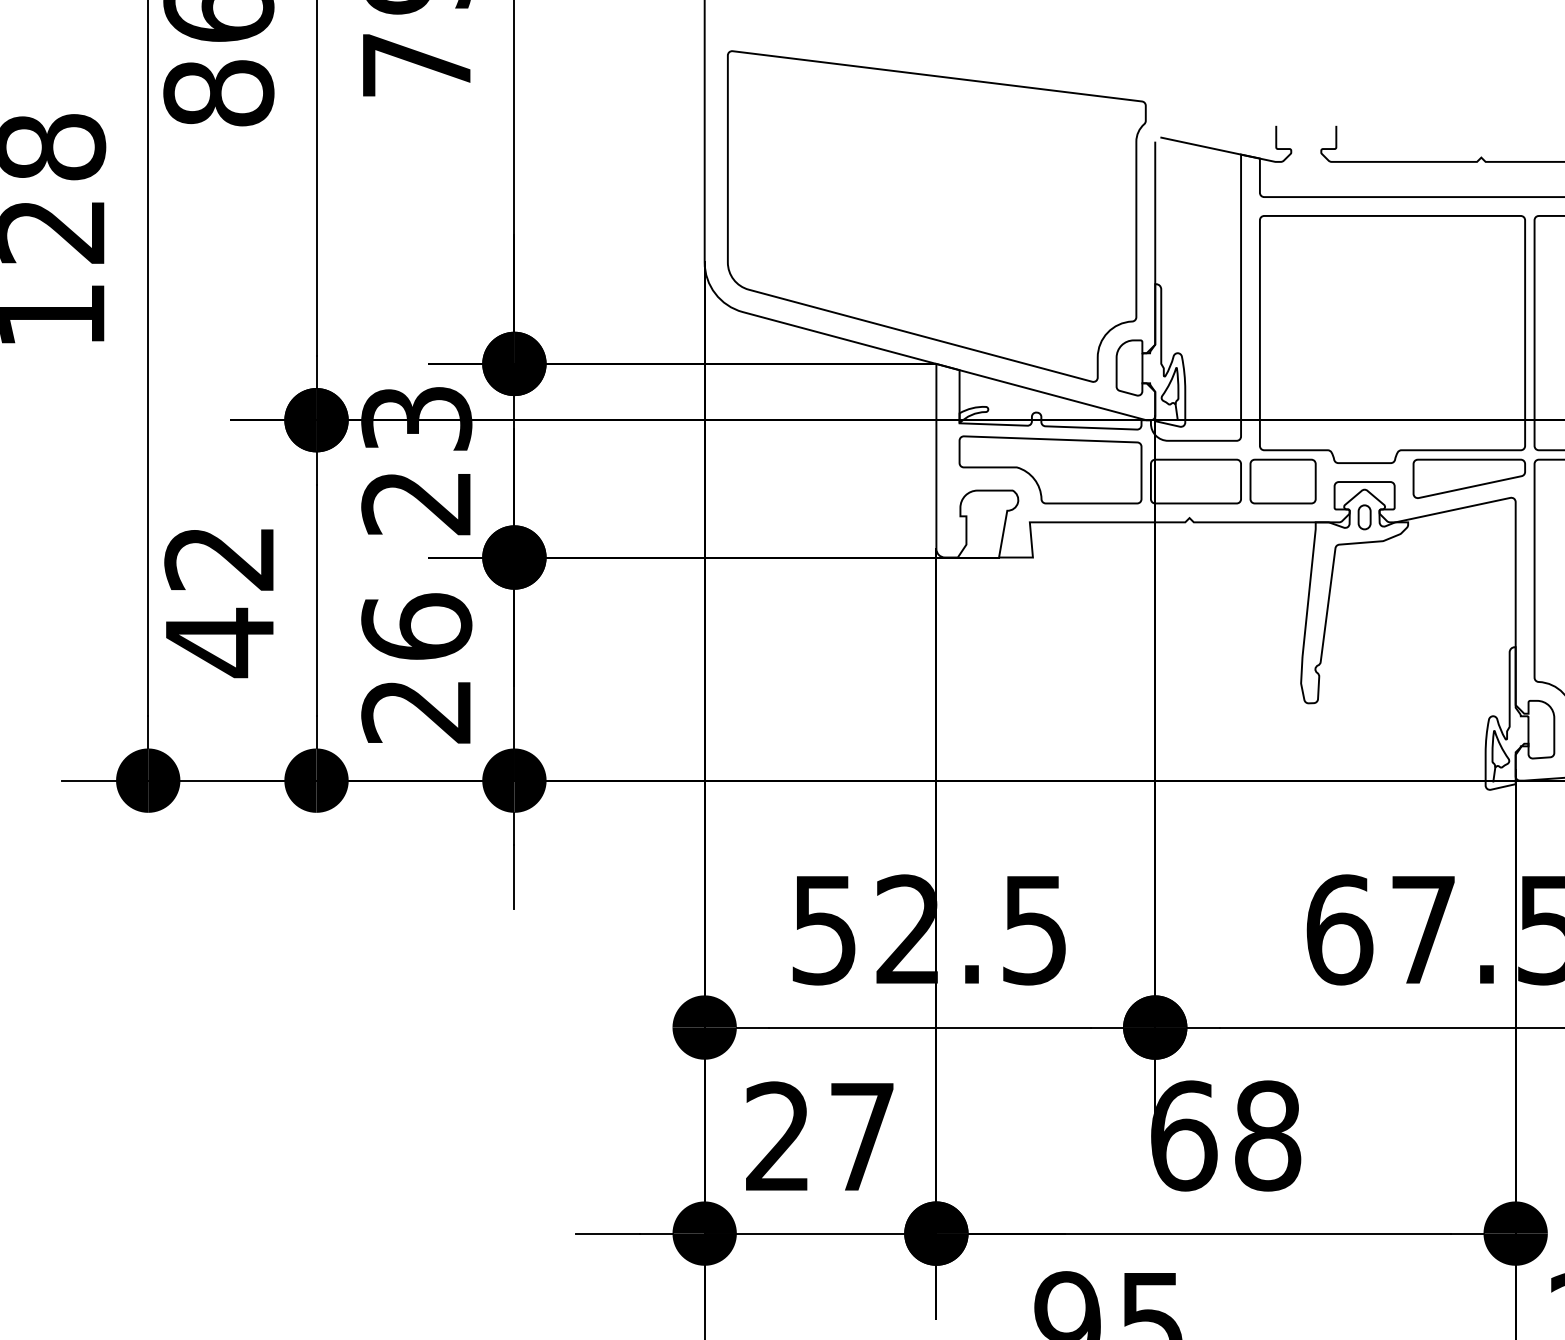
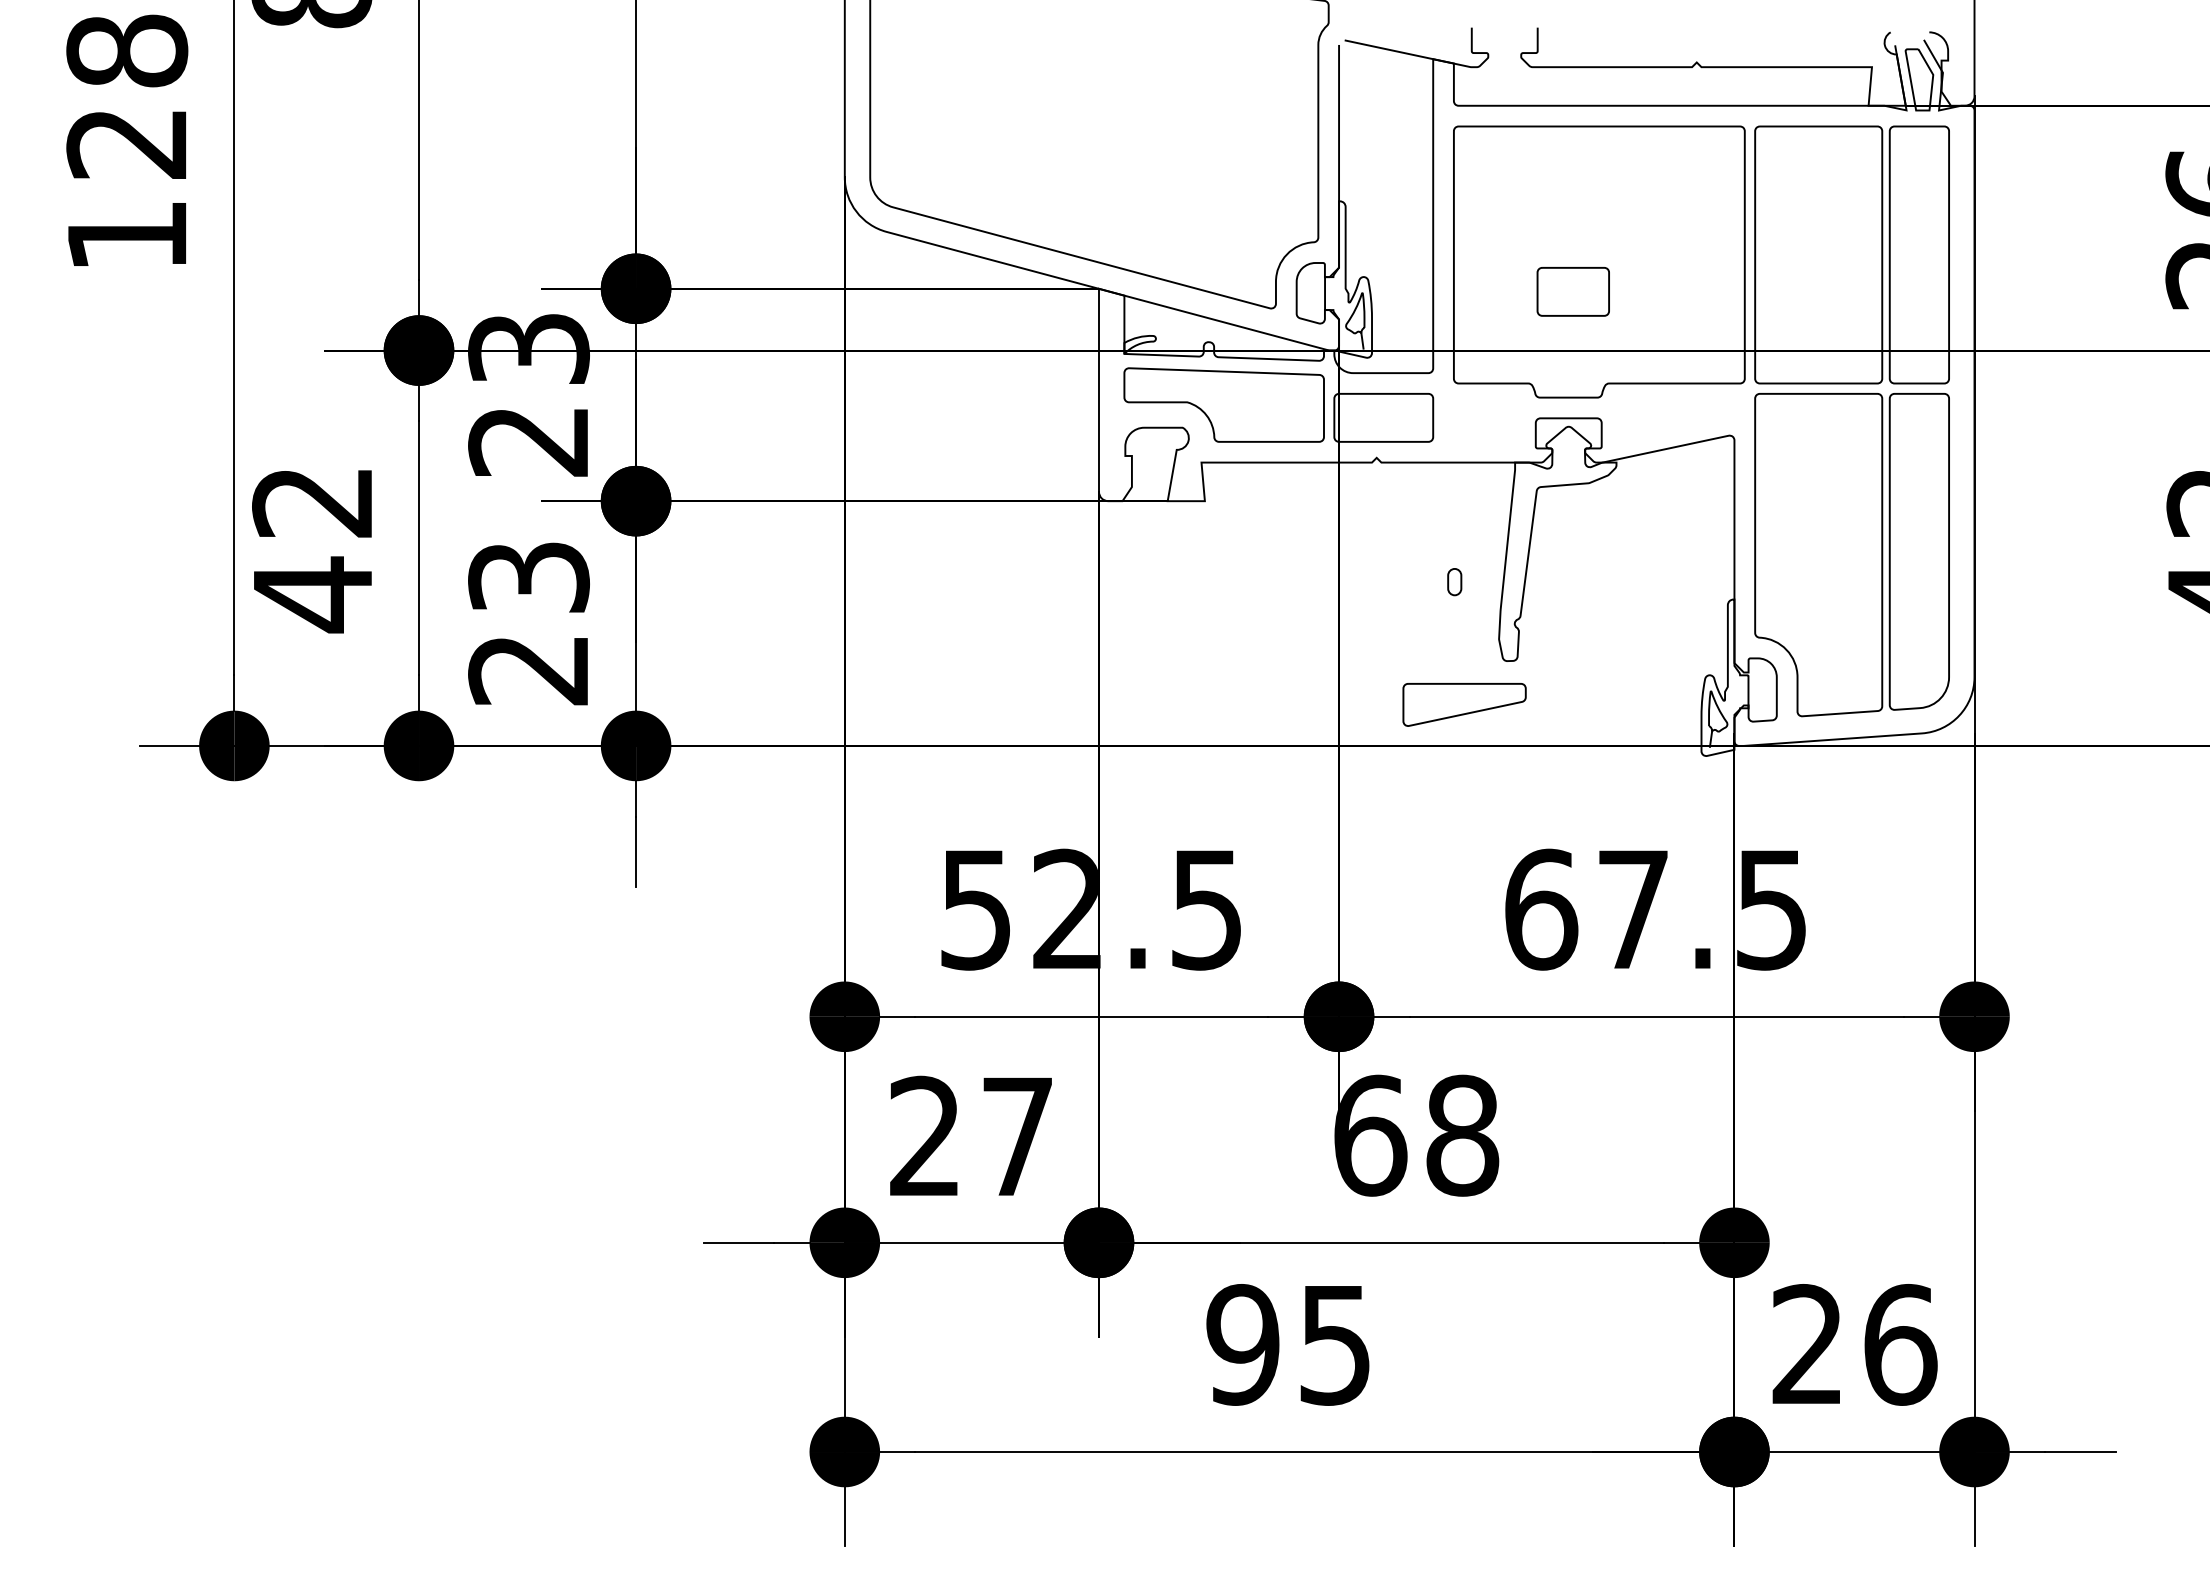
part: (1469, 478) -> (1464, 704), moved
part: (1282, 481) -> (1572, 291), moved
part: (1364, 517) -> (1454, 582), moved
text: (416, 626) -> (528, 576), 26 -> 23

